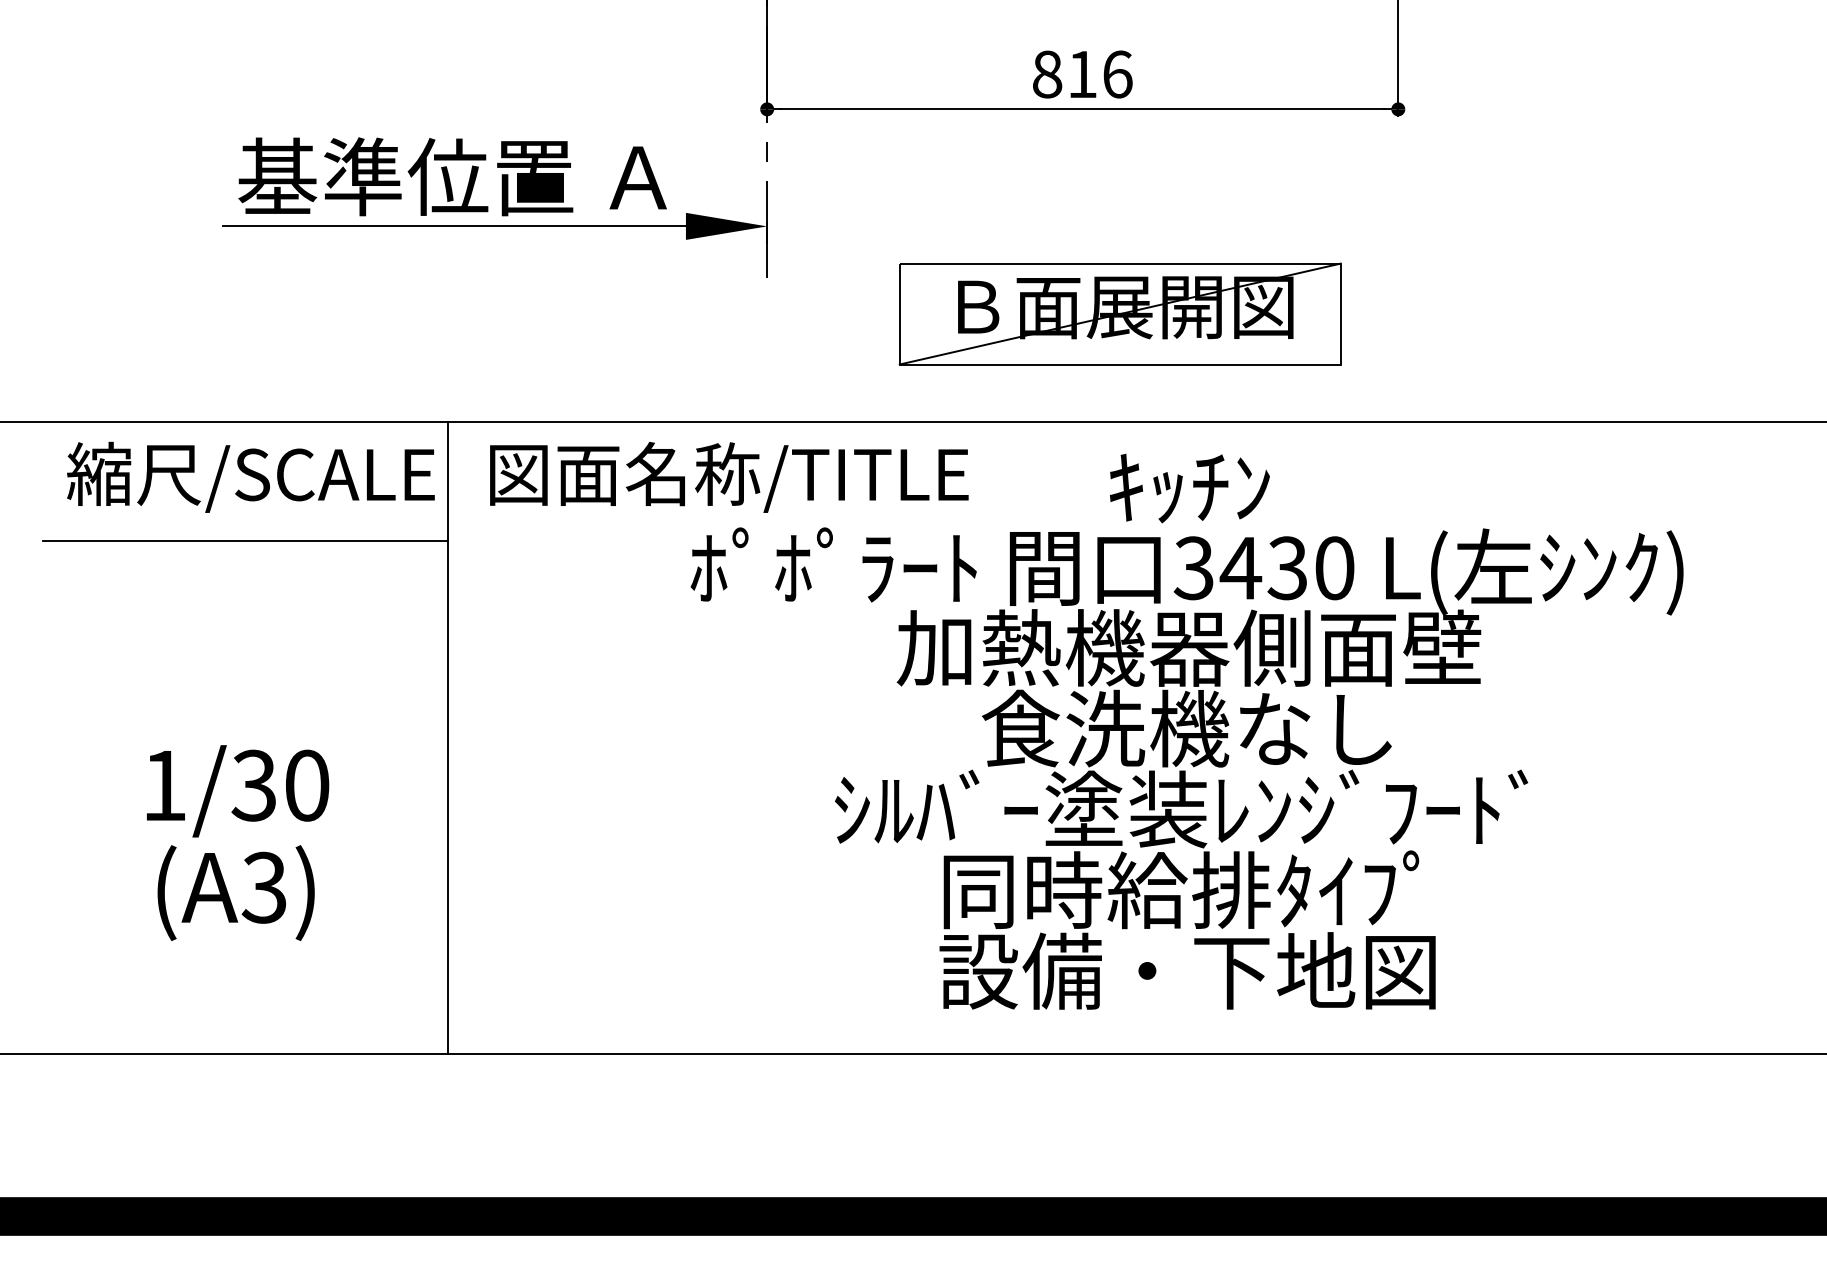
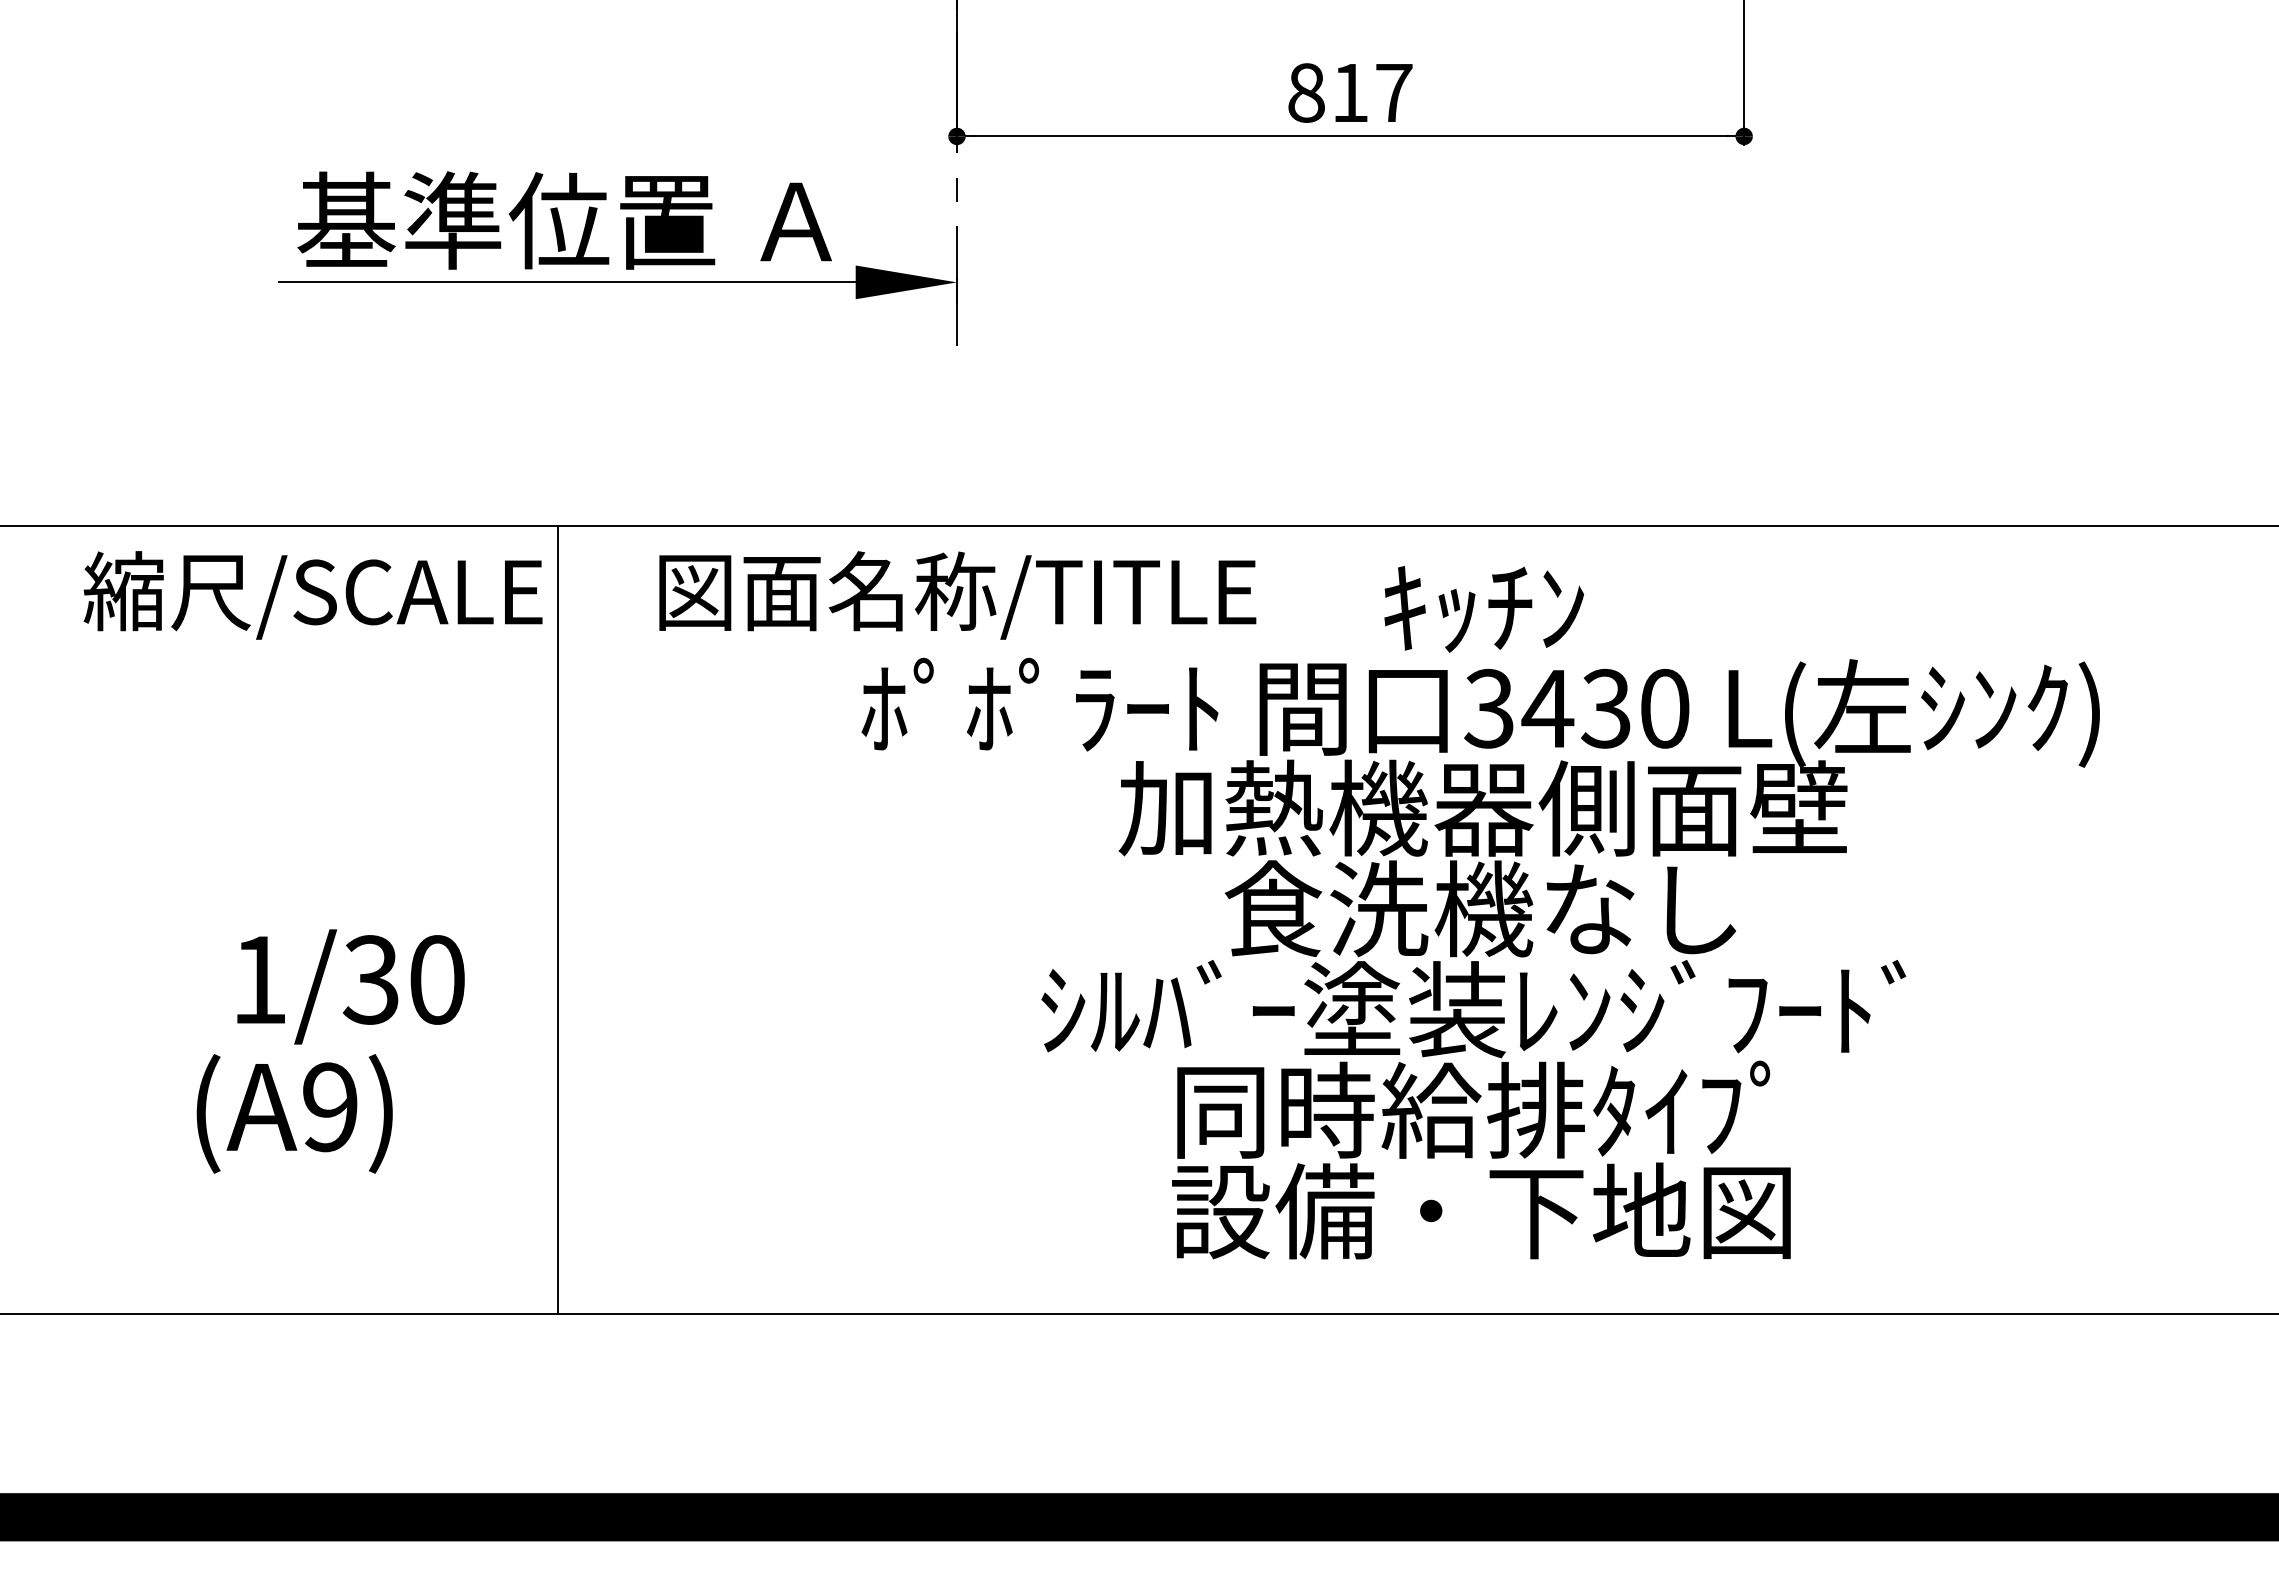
text: (1117, 74) -> (1394, 92), 816 -> 817
part: (1120, 313) -> (1397, 391), removed
text: (729, 477) -> (957, 595), moved
line: (244, 541) -> (305, 675), removed
text: (237, 790) -> (350, 986), moved
text: (264, 887) -> (329, 1107), (A3) -> (A9)

